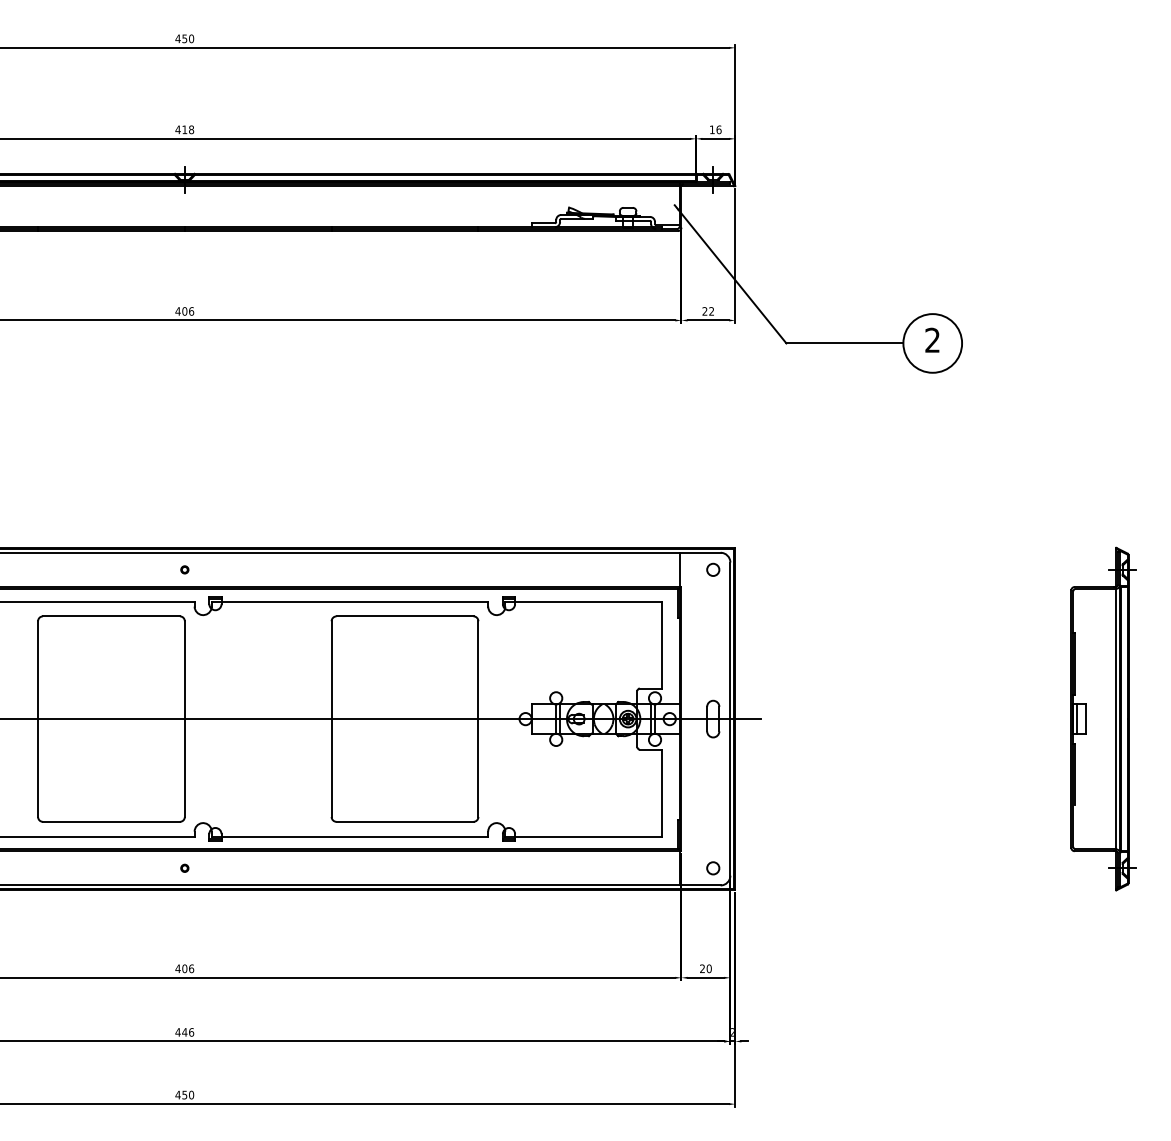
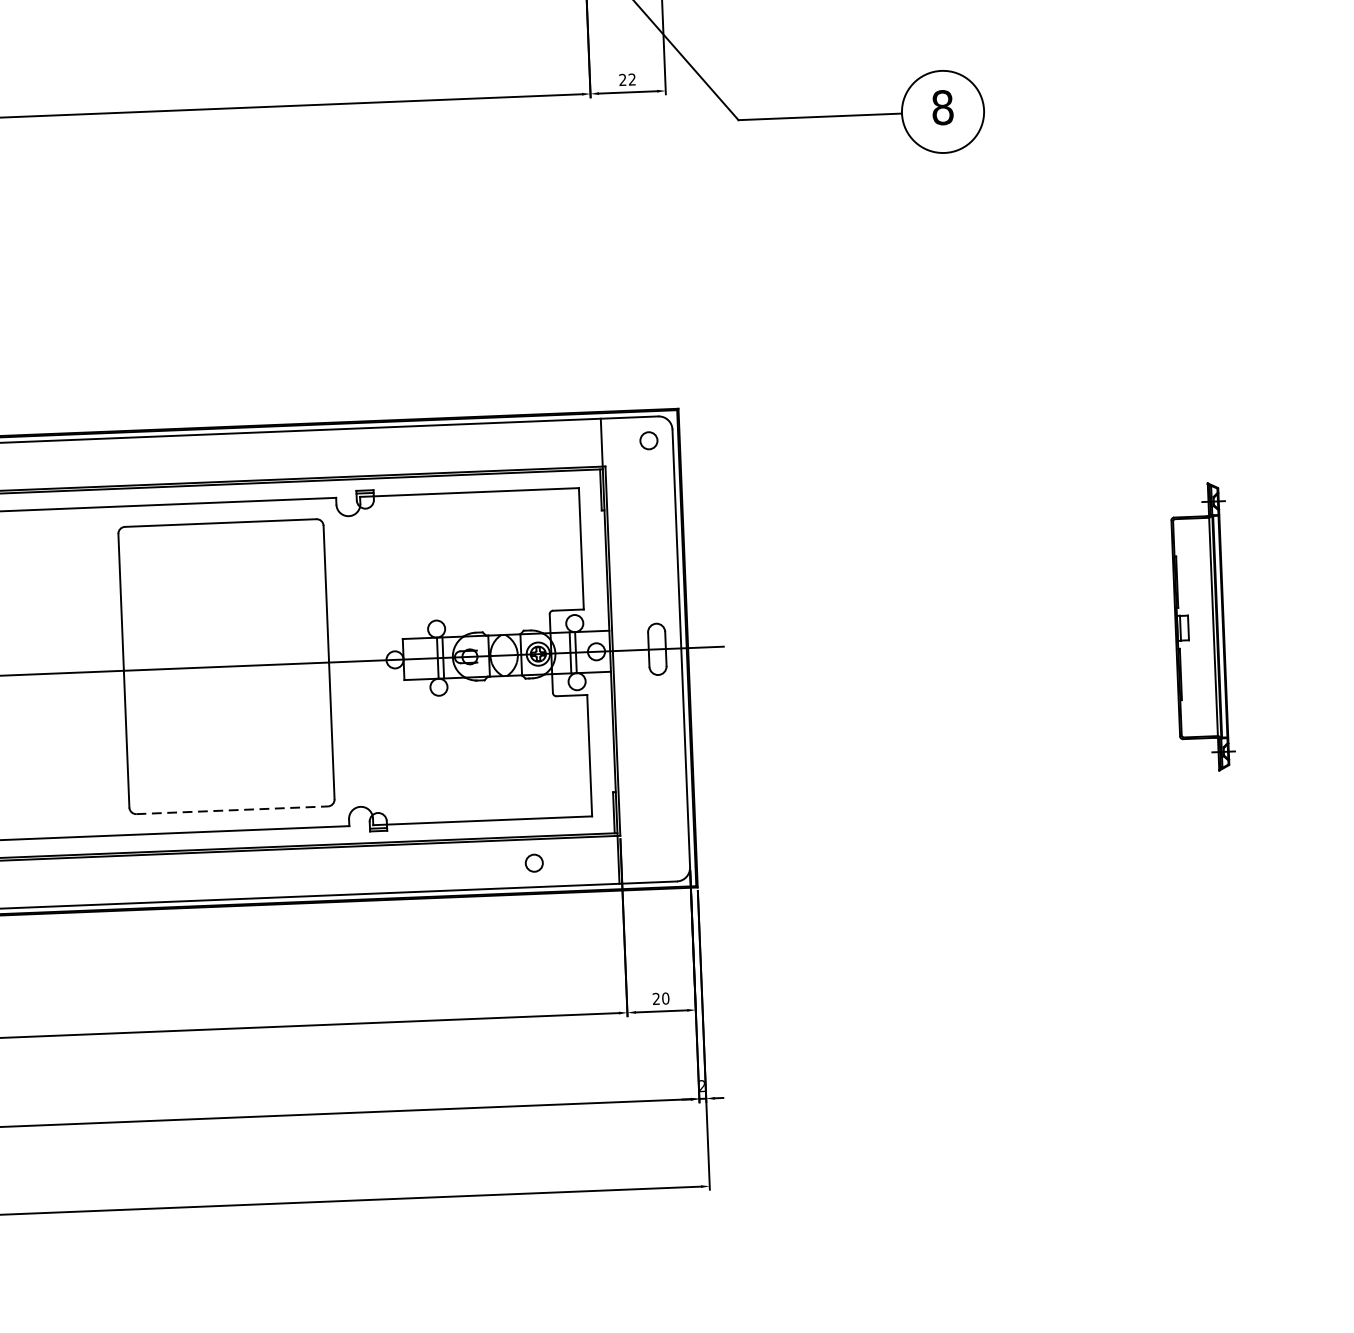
text: (932, 339) -> (942, 106), 2 -> 8
part: (1103, 718) -> (1202, 626), size x0.6
line: (405, 821) -> (232, 809), solid -> dashed
circle: (713, 868) -> (534, 863), moved

